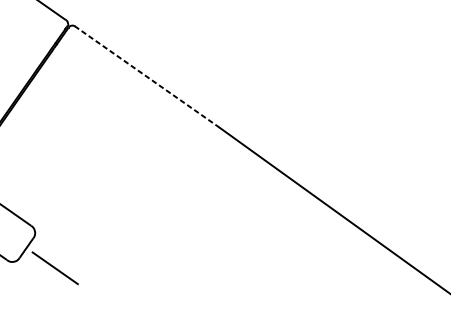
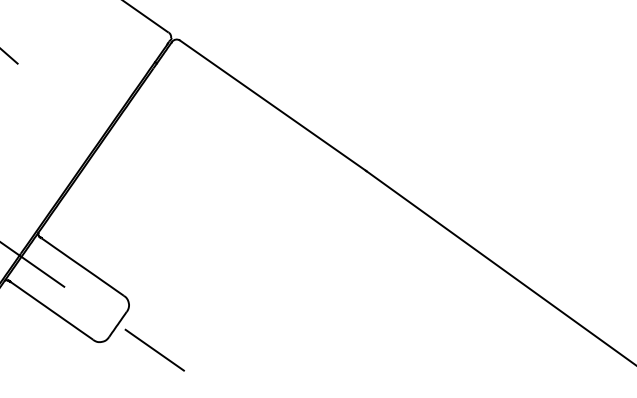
line: (147, 77) -> (273, 106), dashed -> solid

